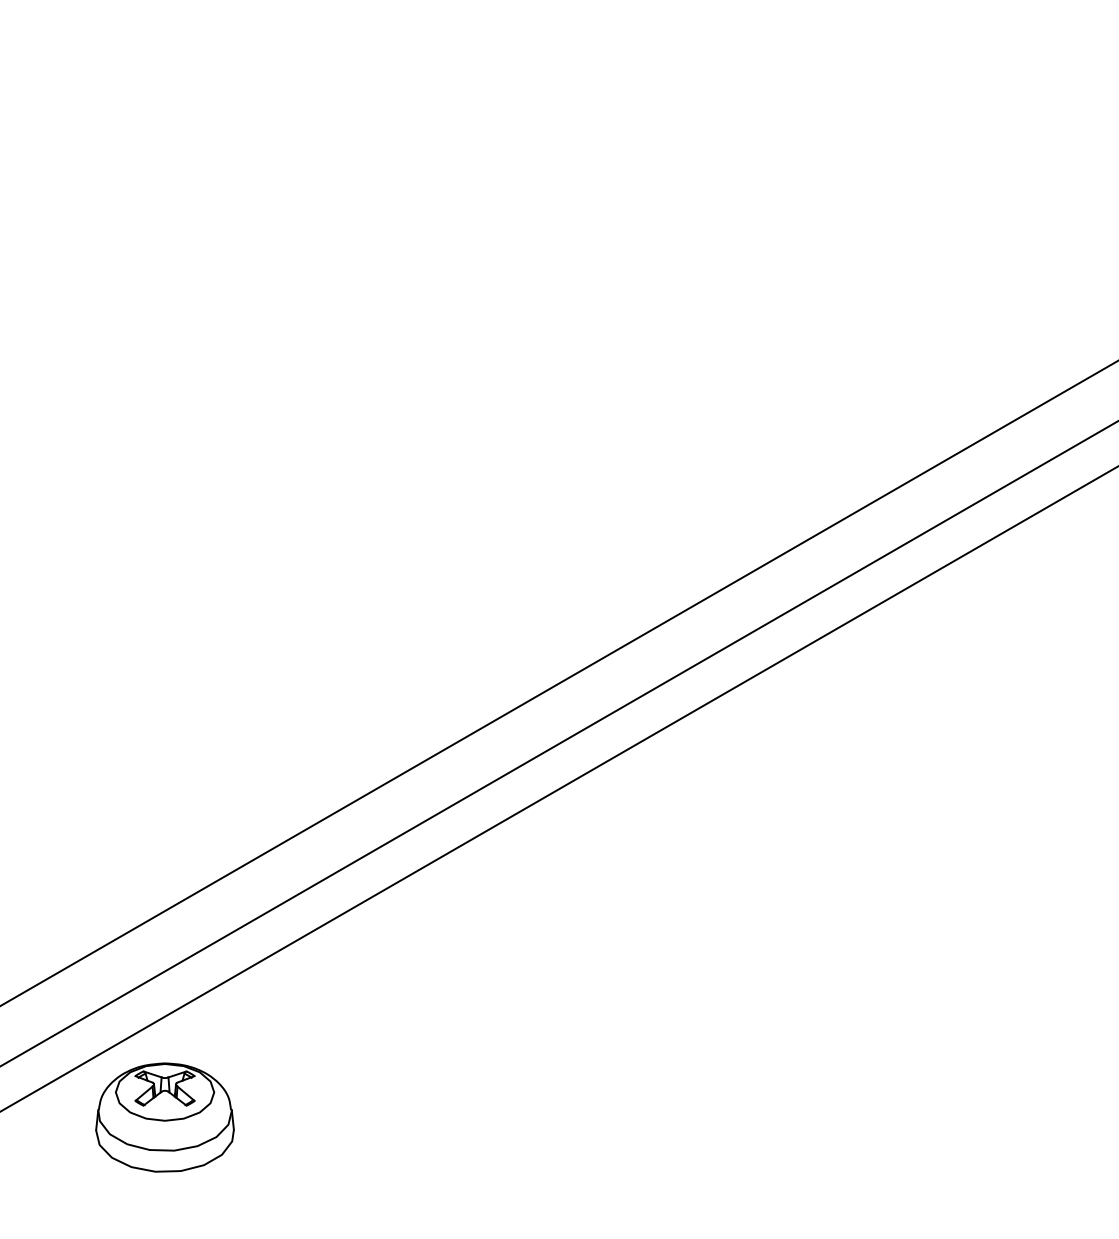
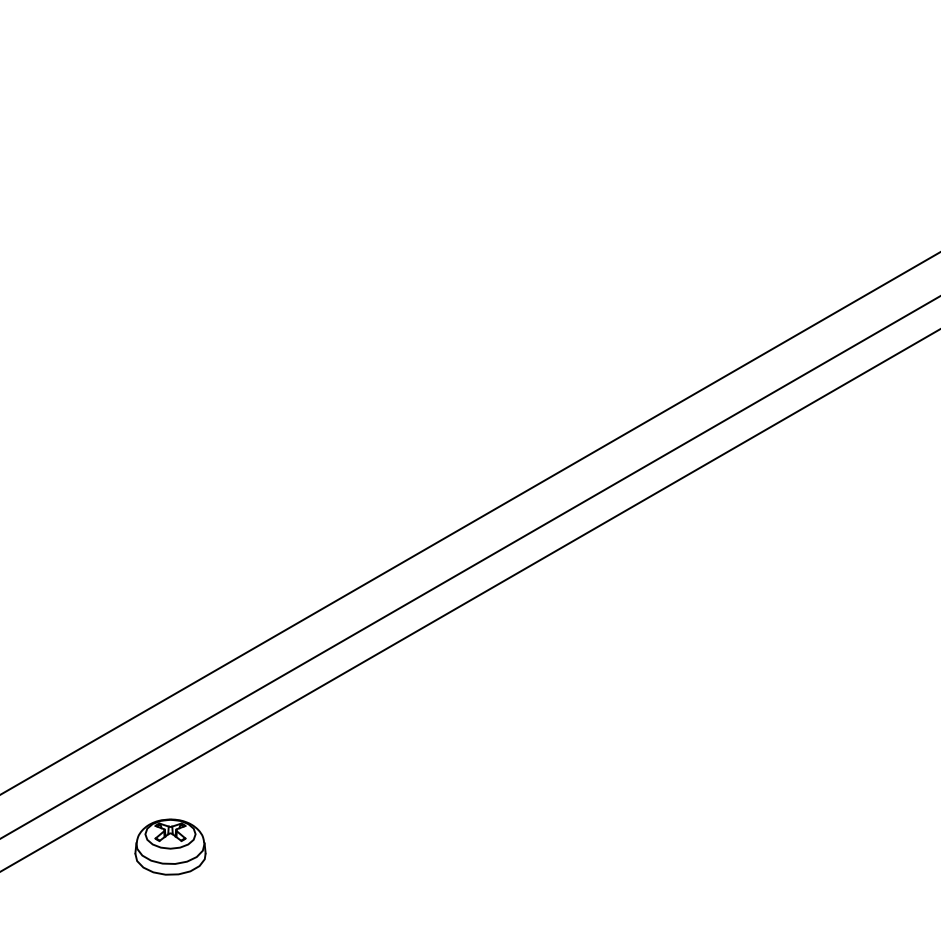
part: (165, 1116) -> (170, 846), size x0.7

